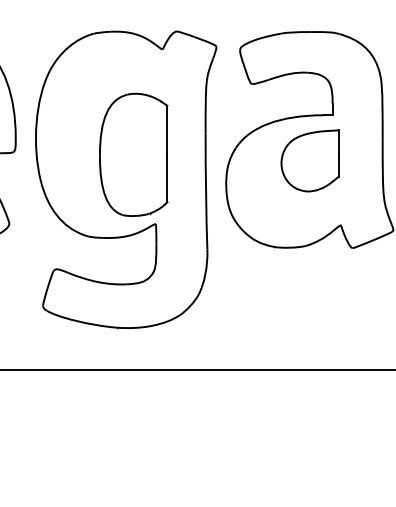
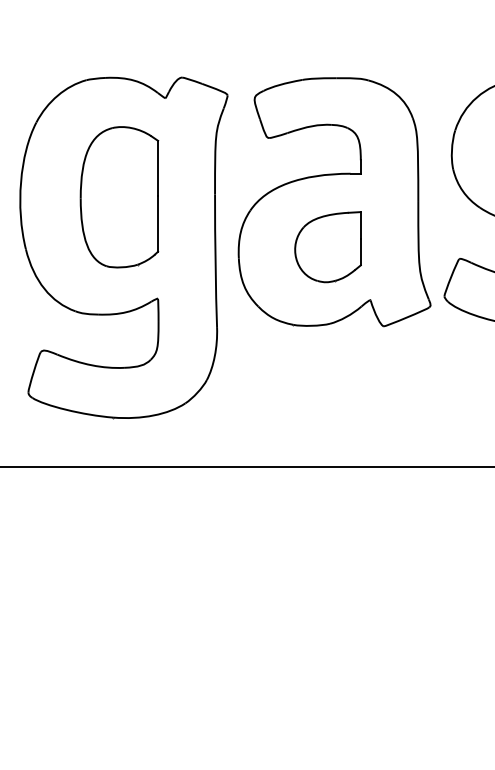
part: (133, 155) -> (119, 197), moved
part: (309, 161) -> (327, 247), moved

